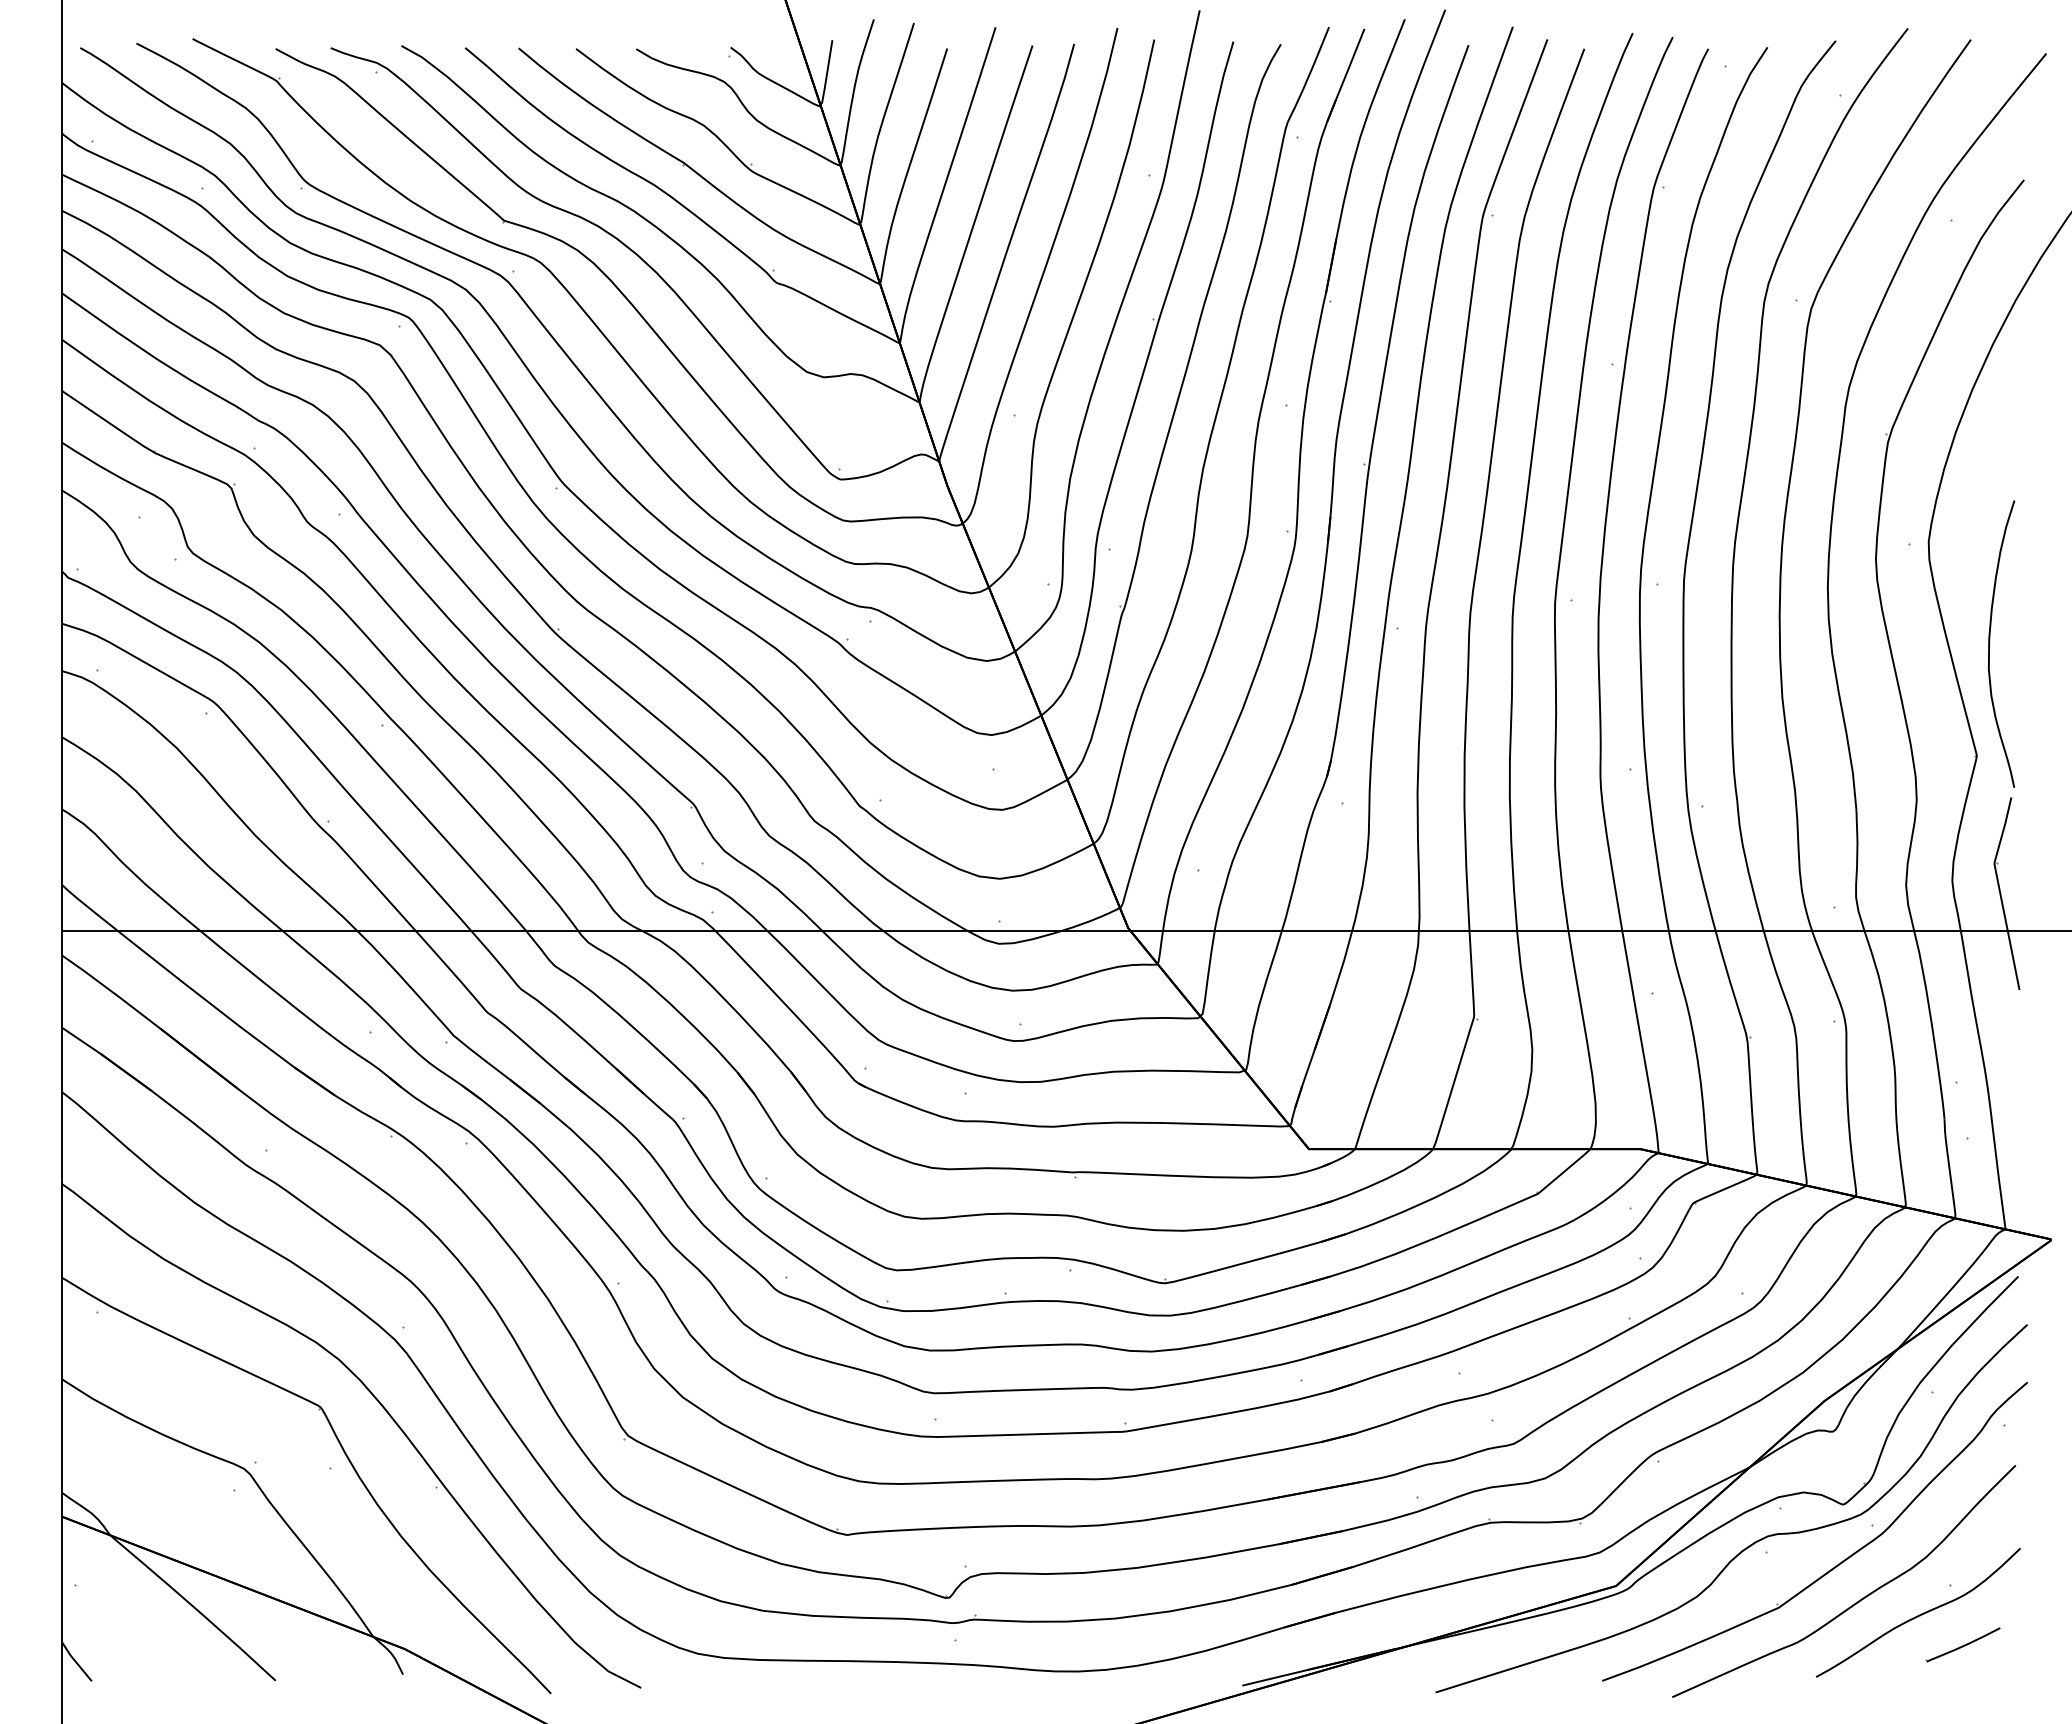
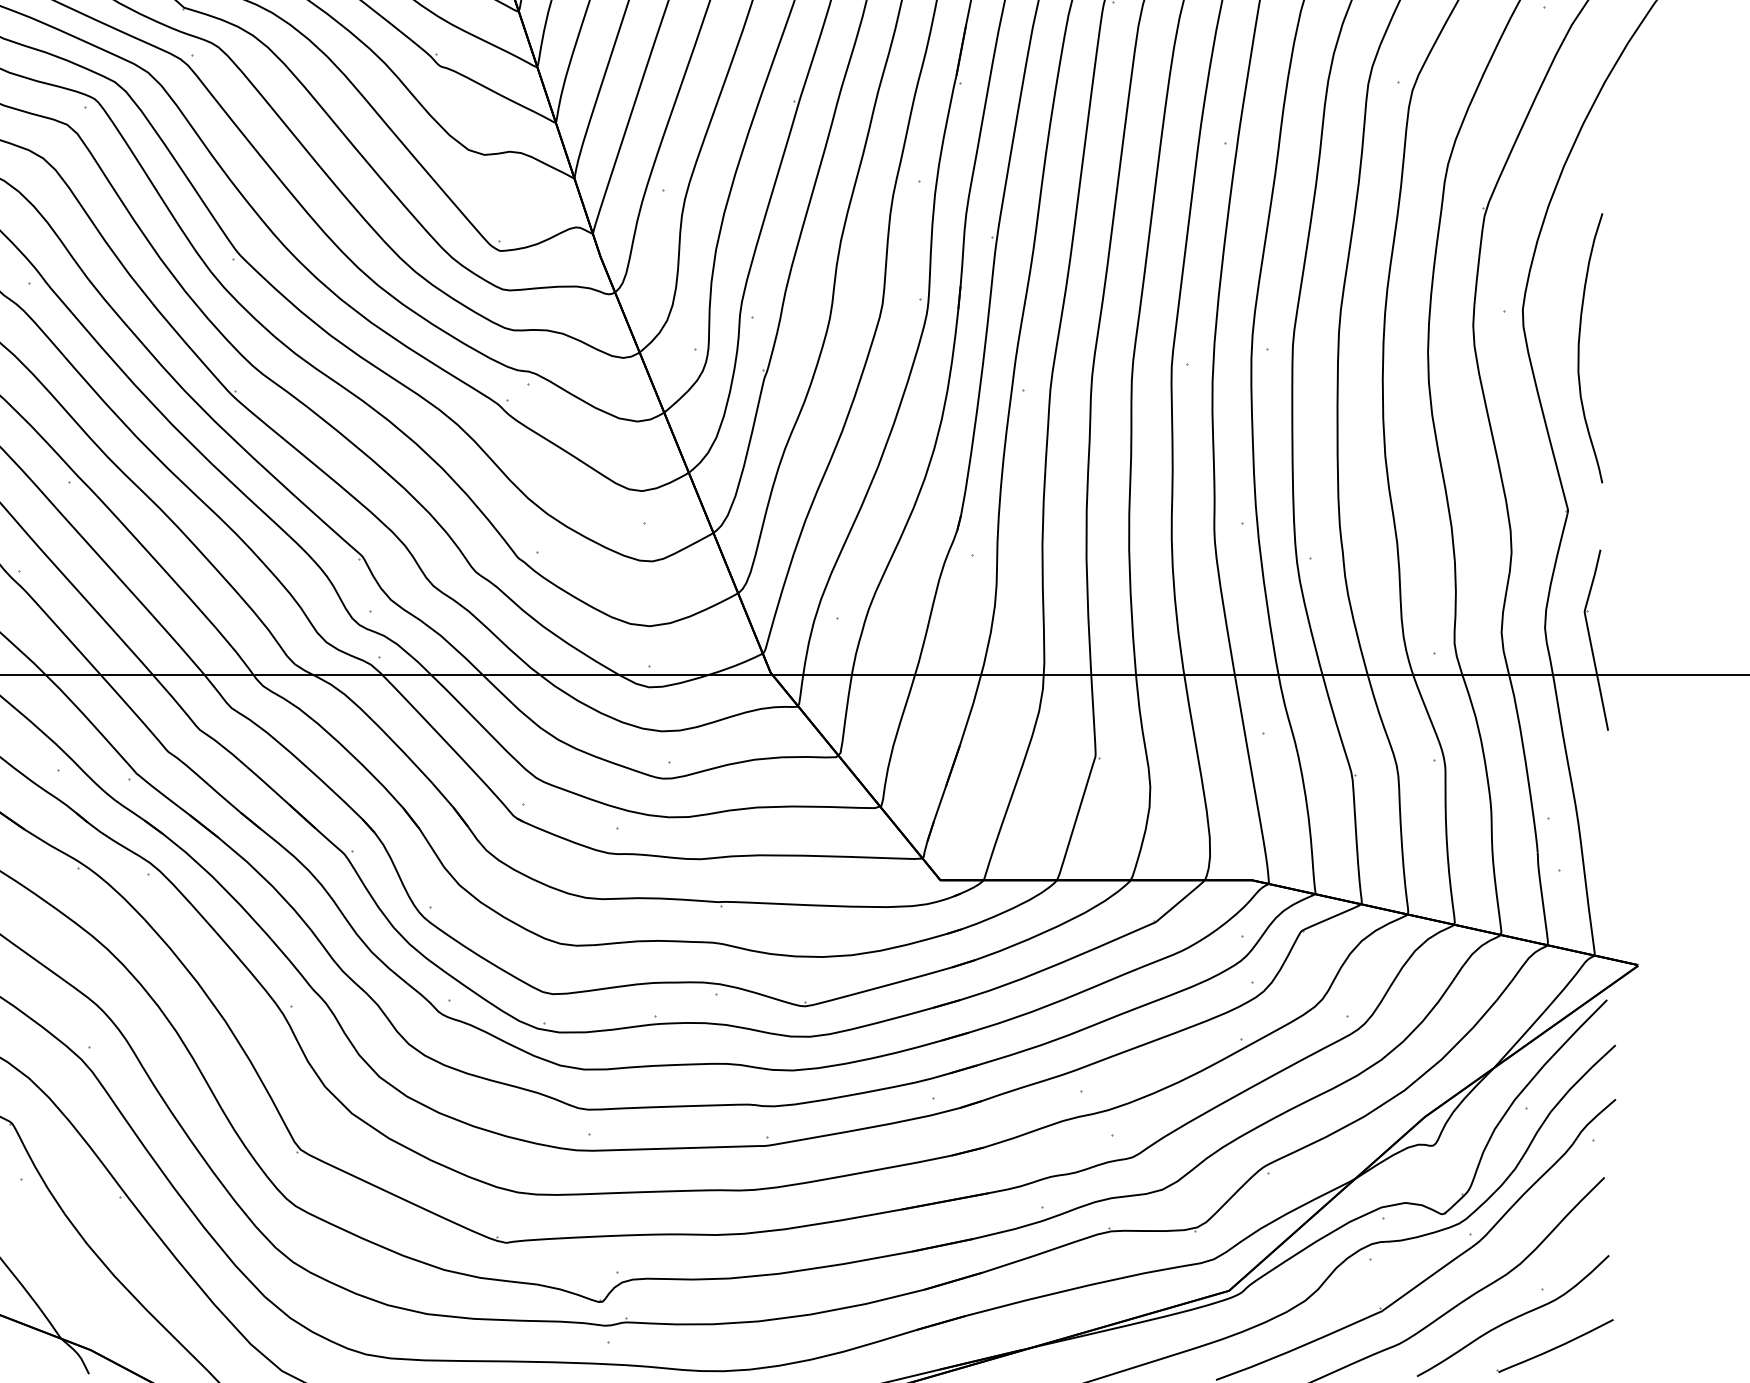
curve: (1990, 641) -> (1579, 345), moved
part: (1962, 1644) -> (1554, 1345), size x1.67

